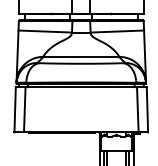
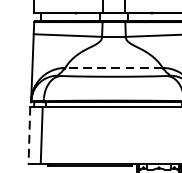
line: (80, 56) -> (112, 67), solid -> dashed
line: (15, 109) -> (29, 135), solid -> dashed

